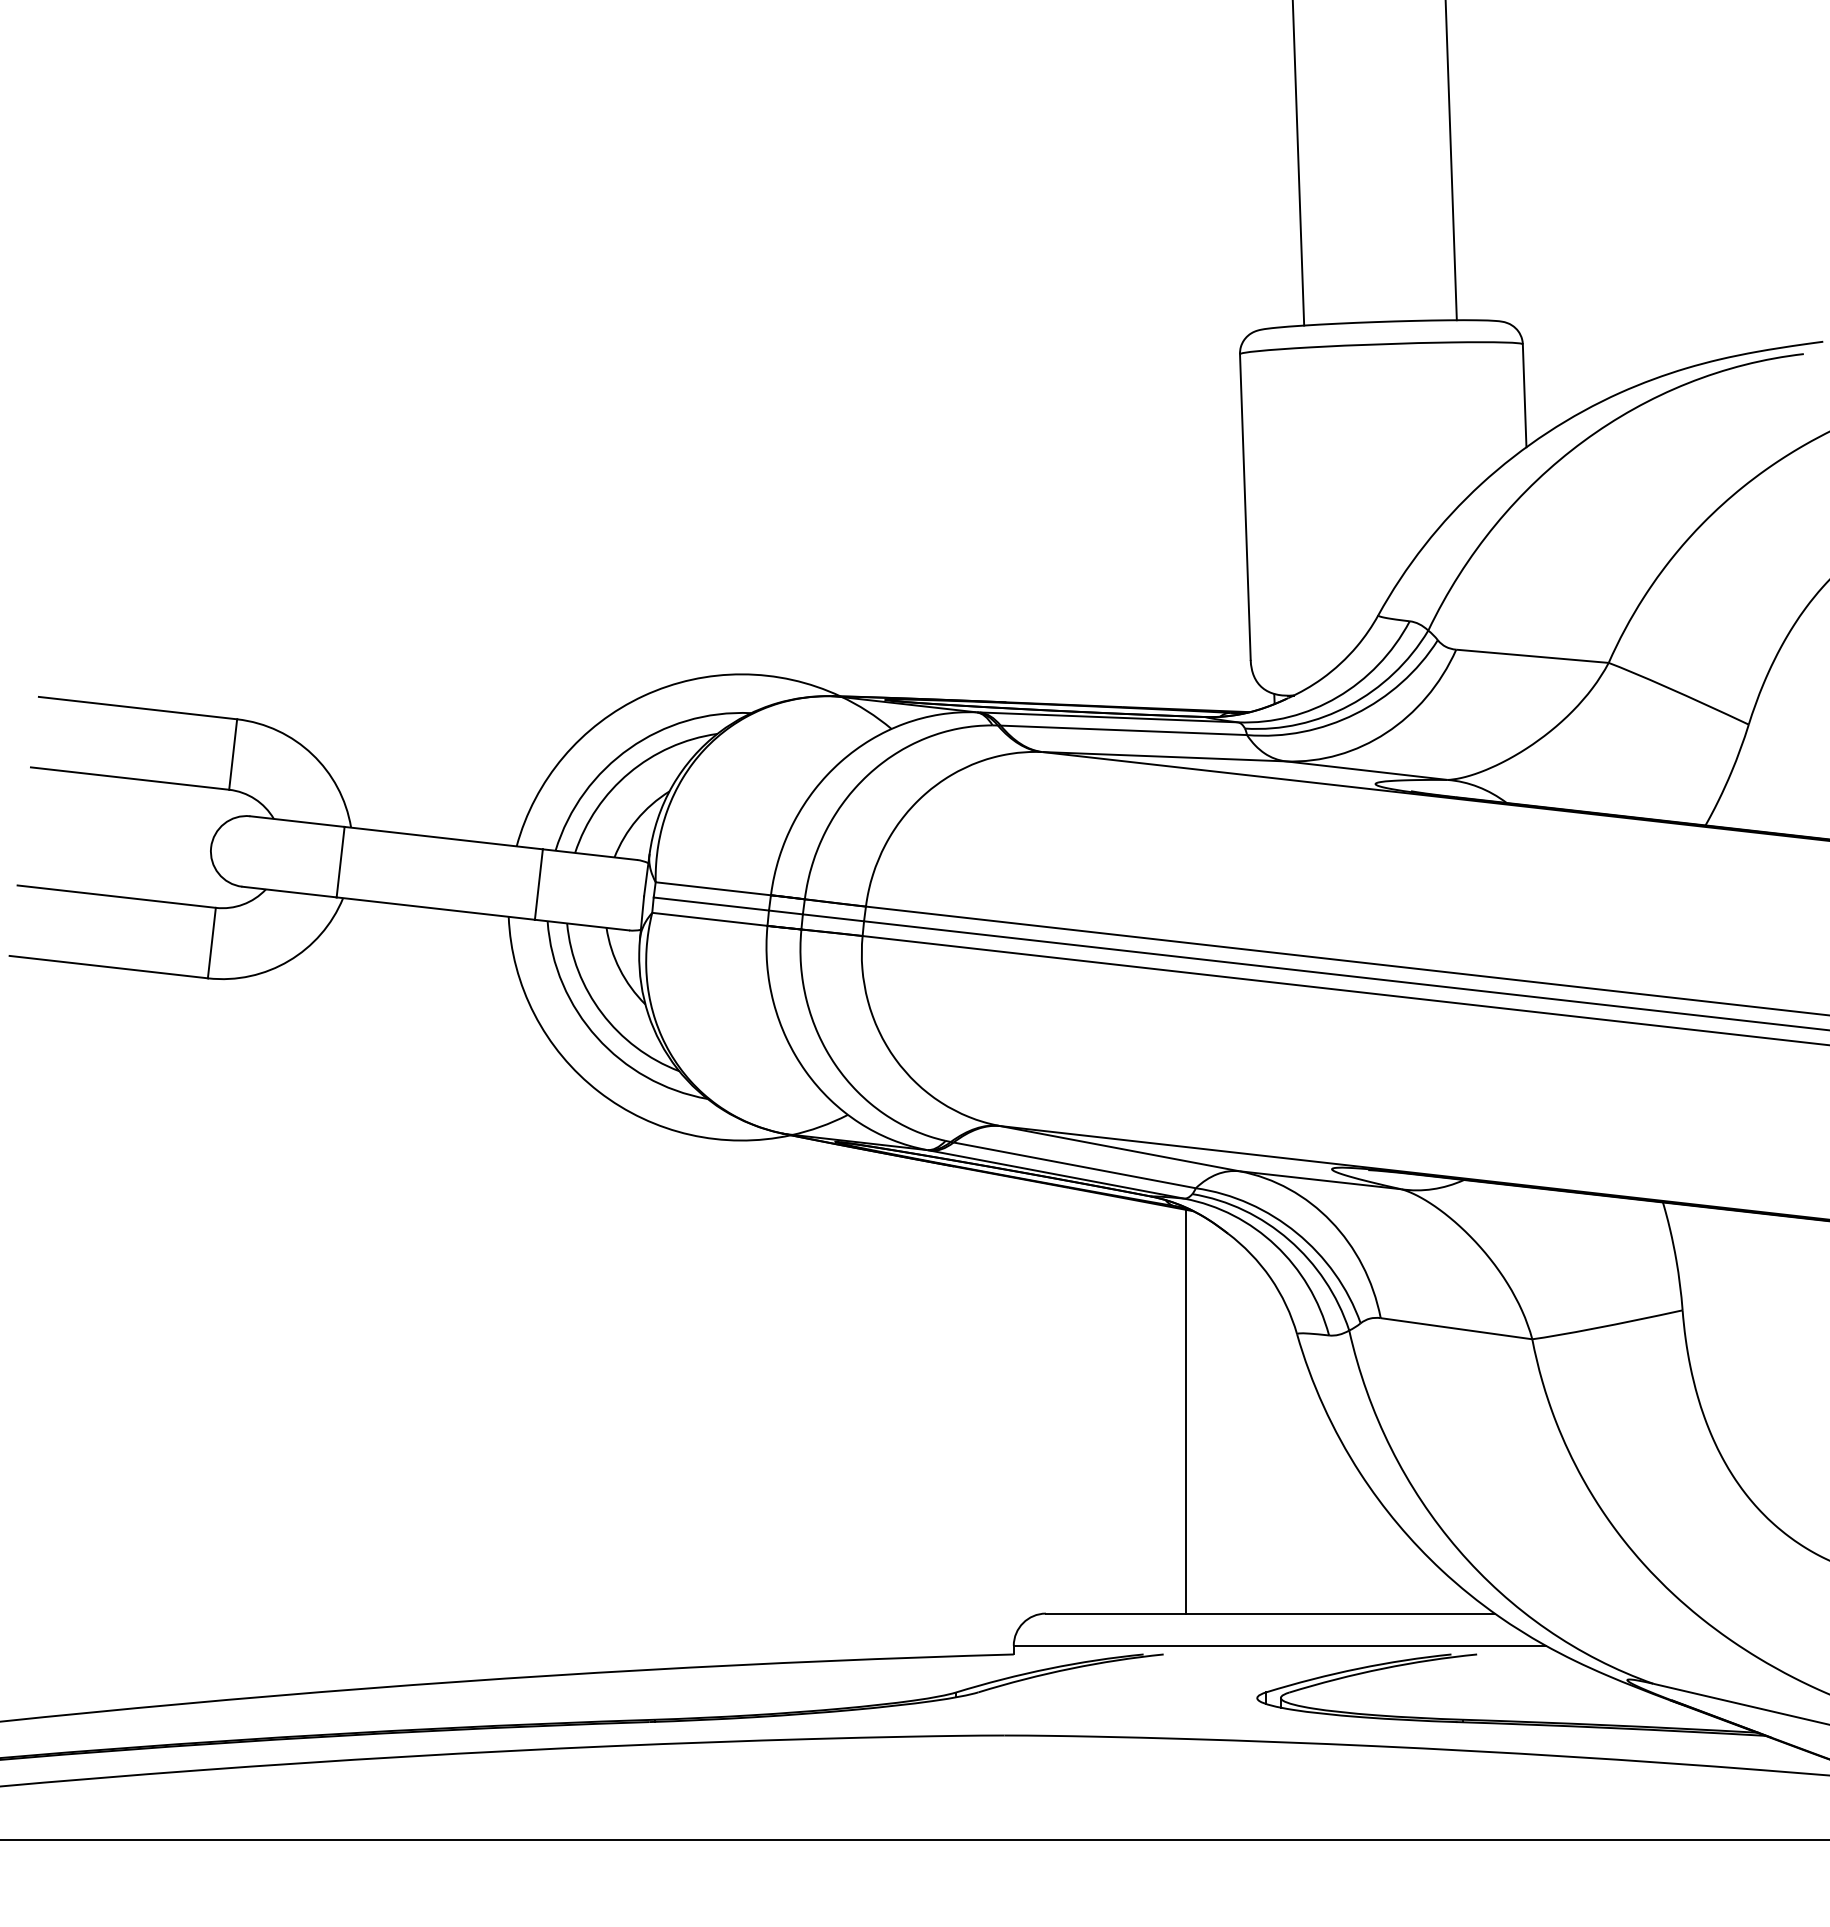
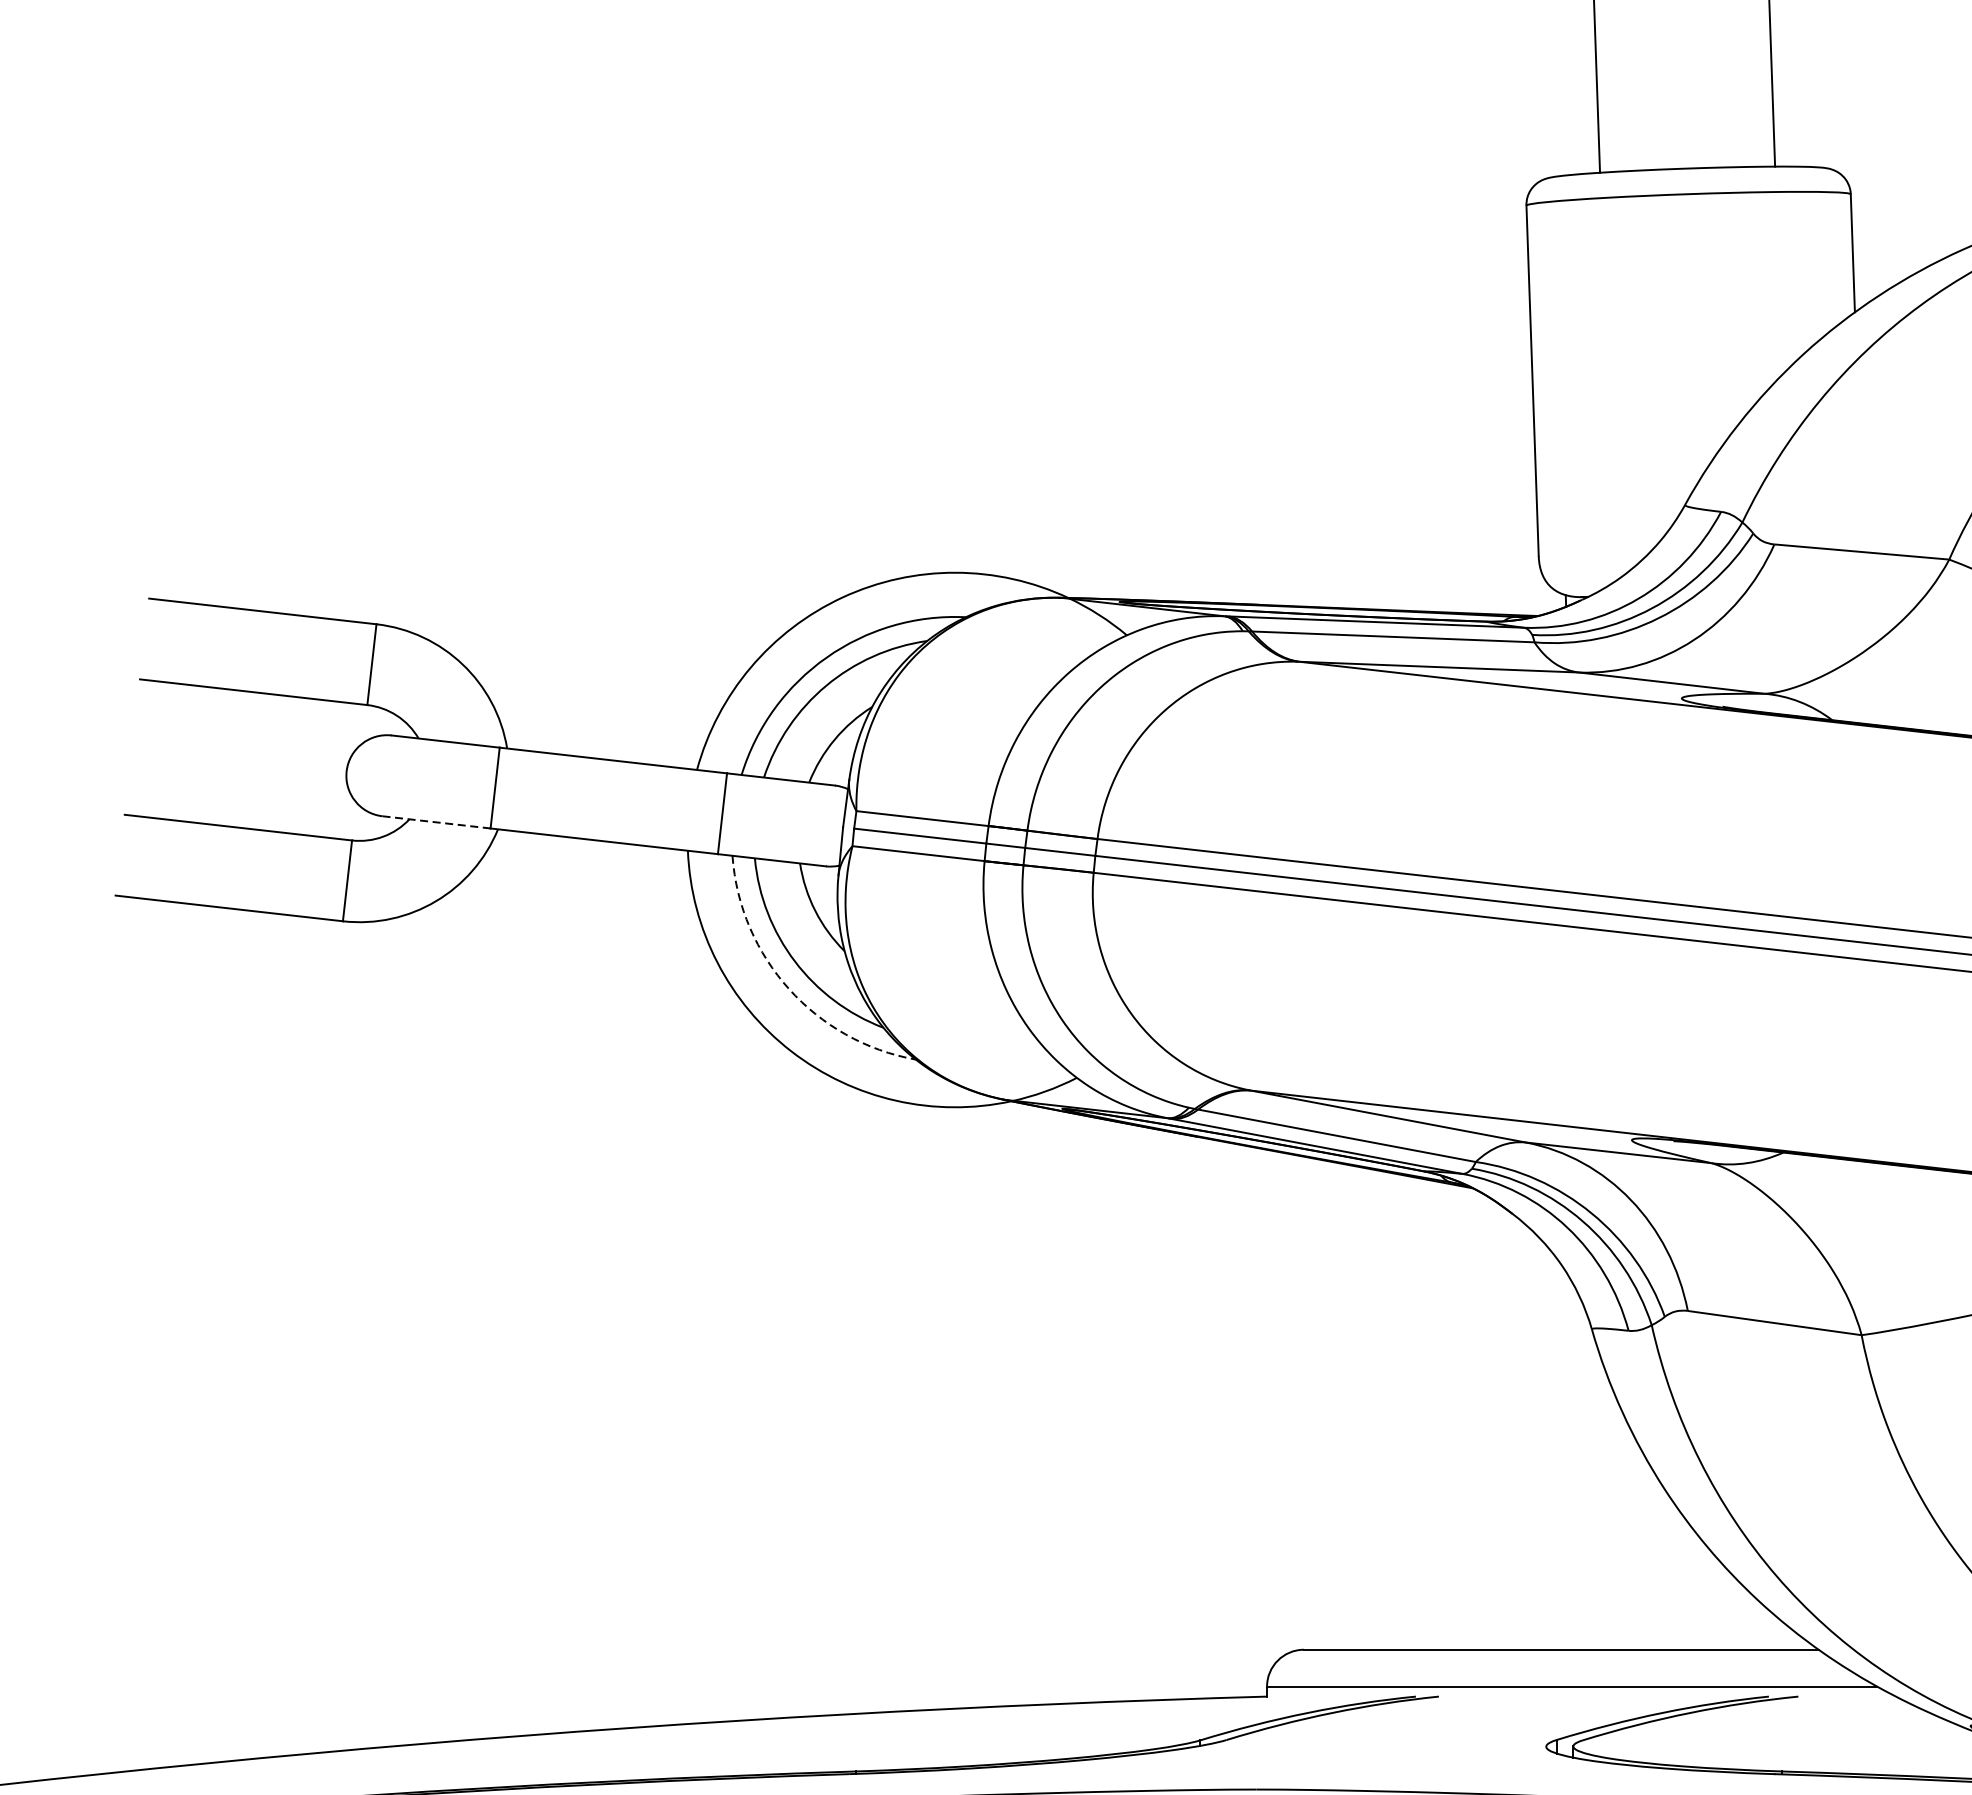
line: (290, 892) -> (437, 822), solid -> dashed
arc: (597, 1037) -> (789, 989), solid -> dashed
line: (1186, 1411) -> (1465, 1417), removed

